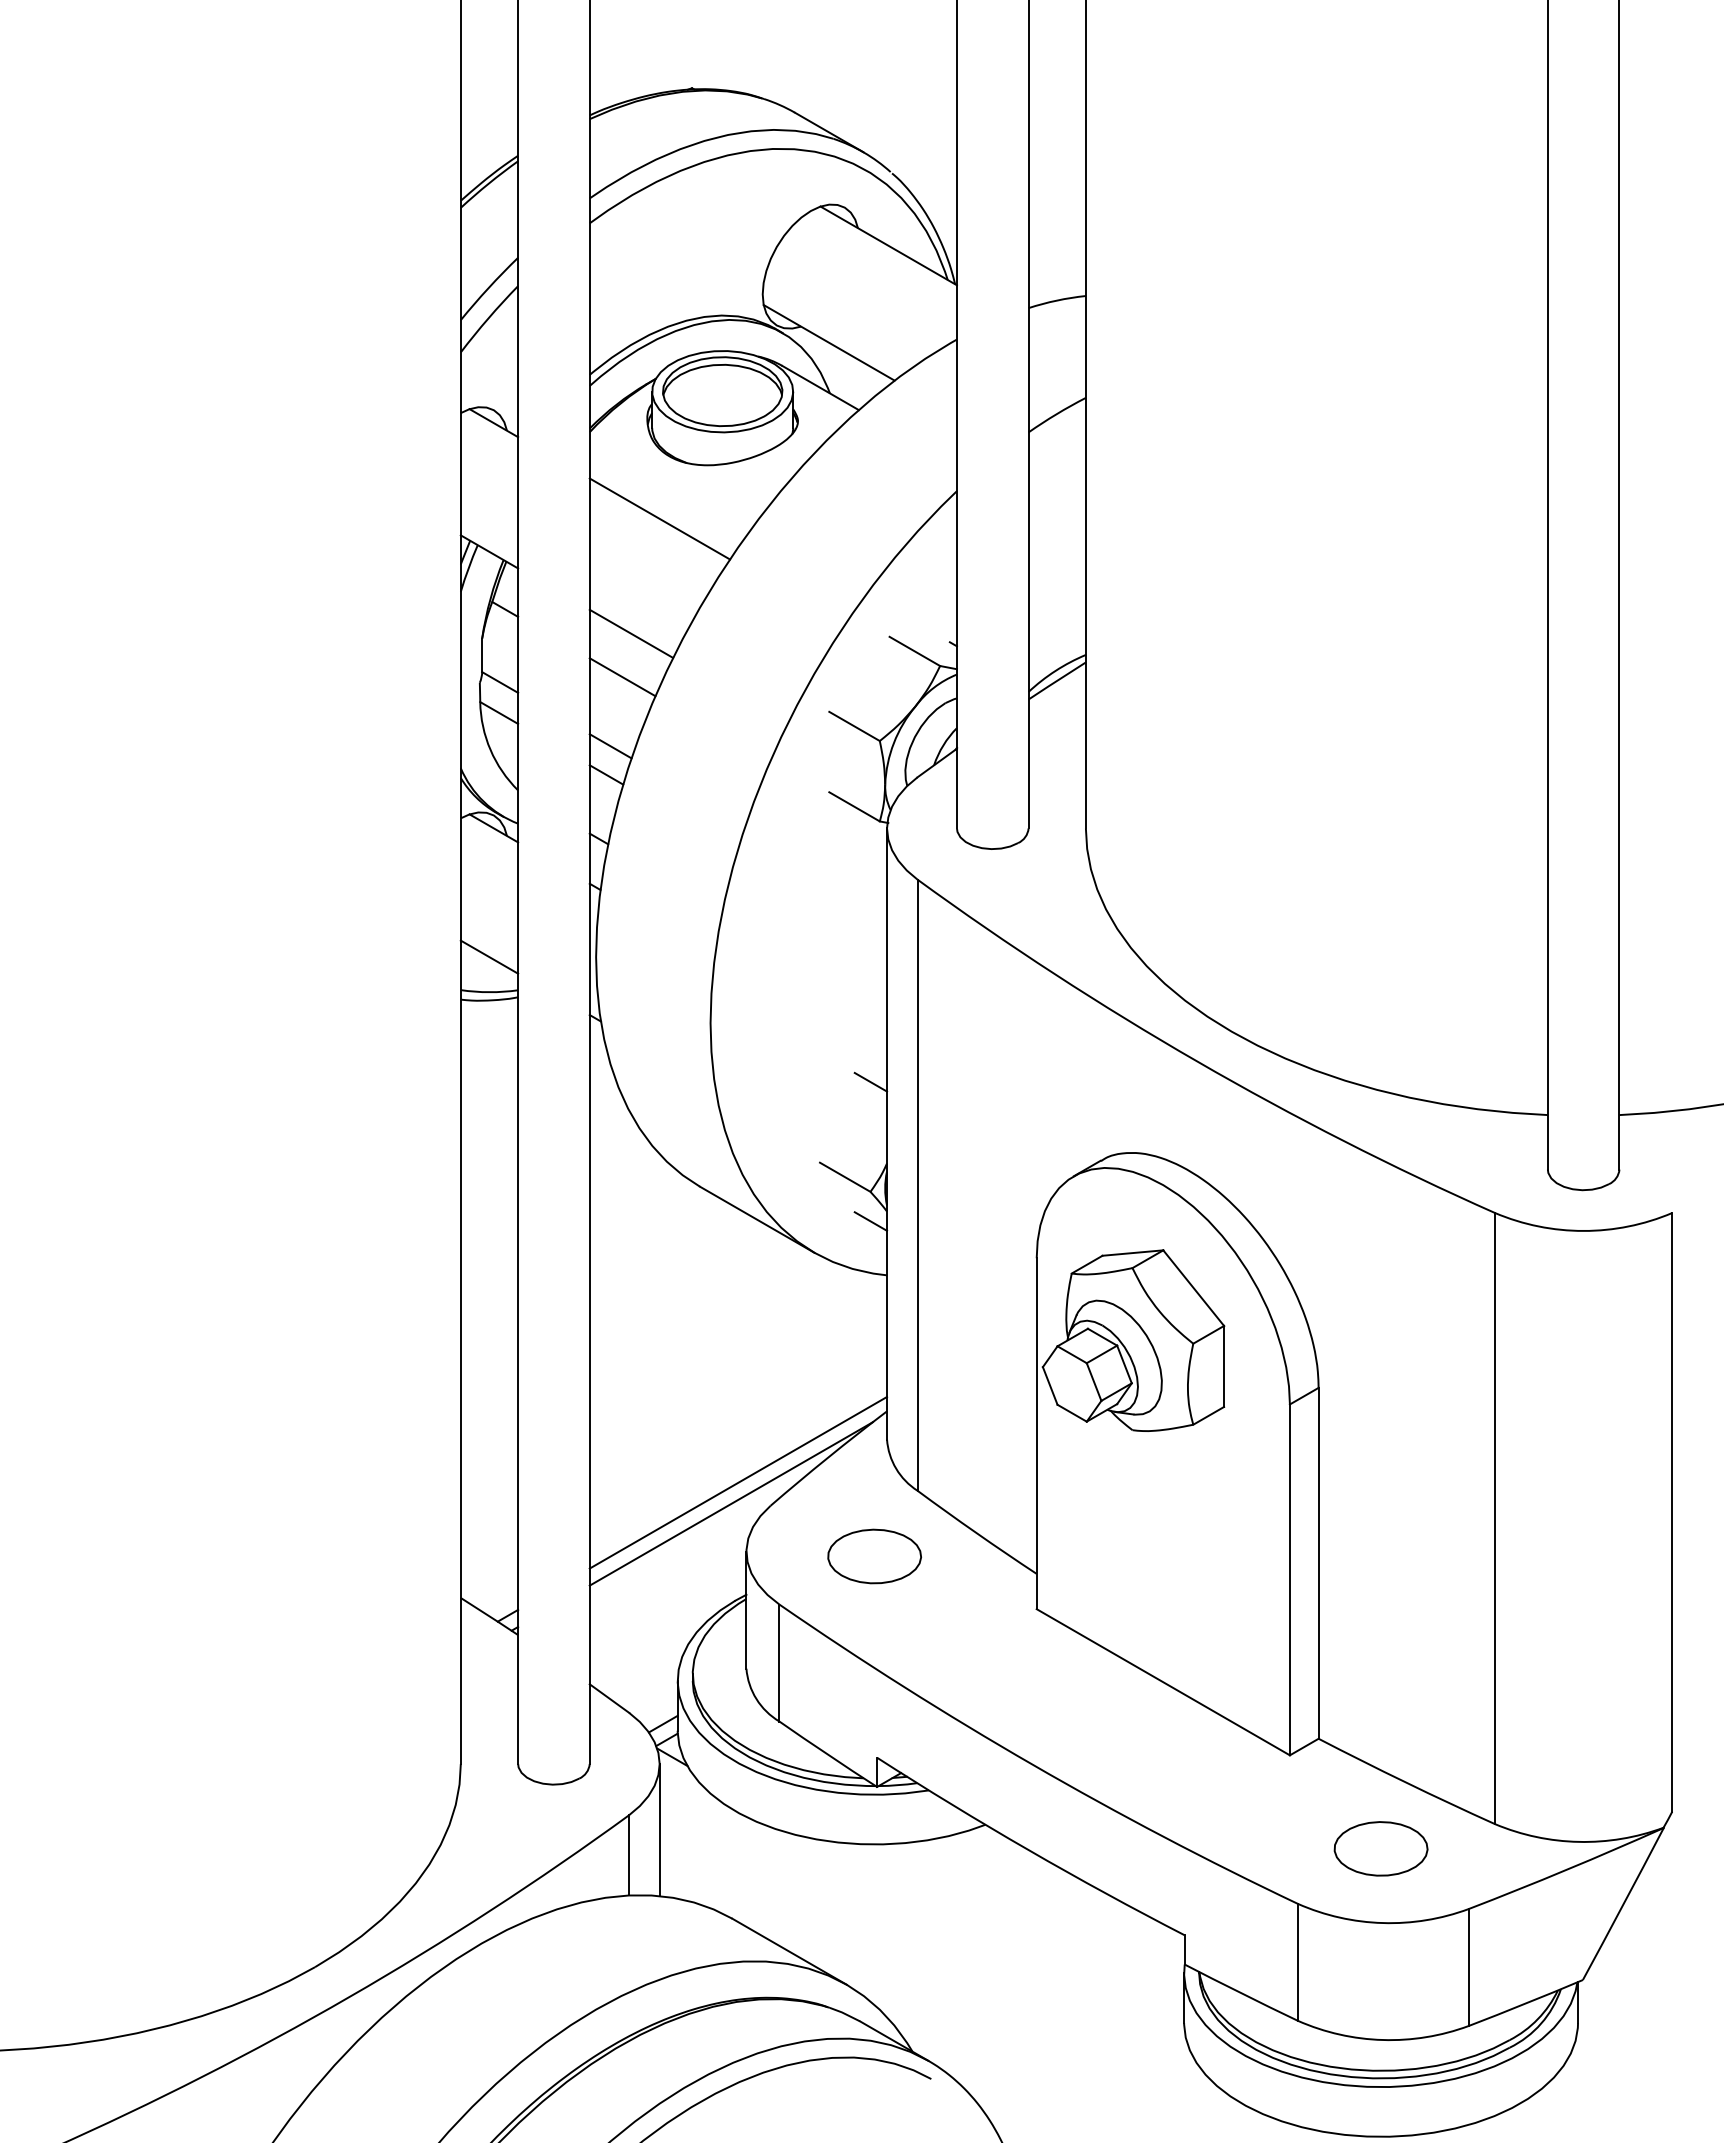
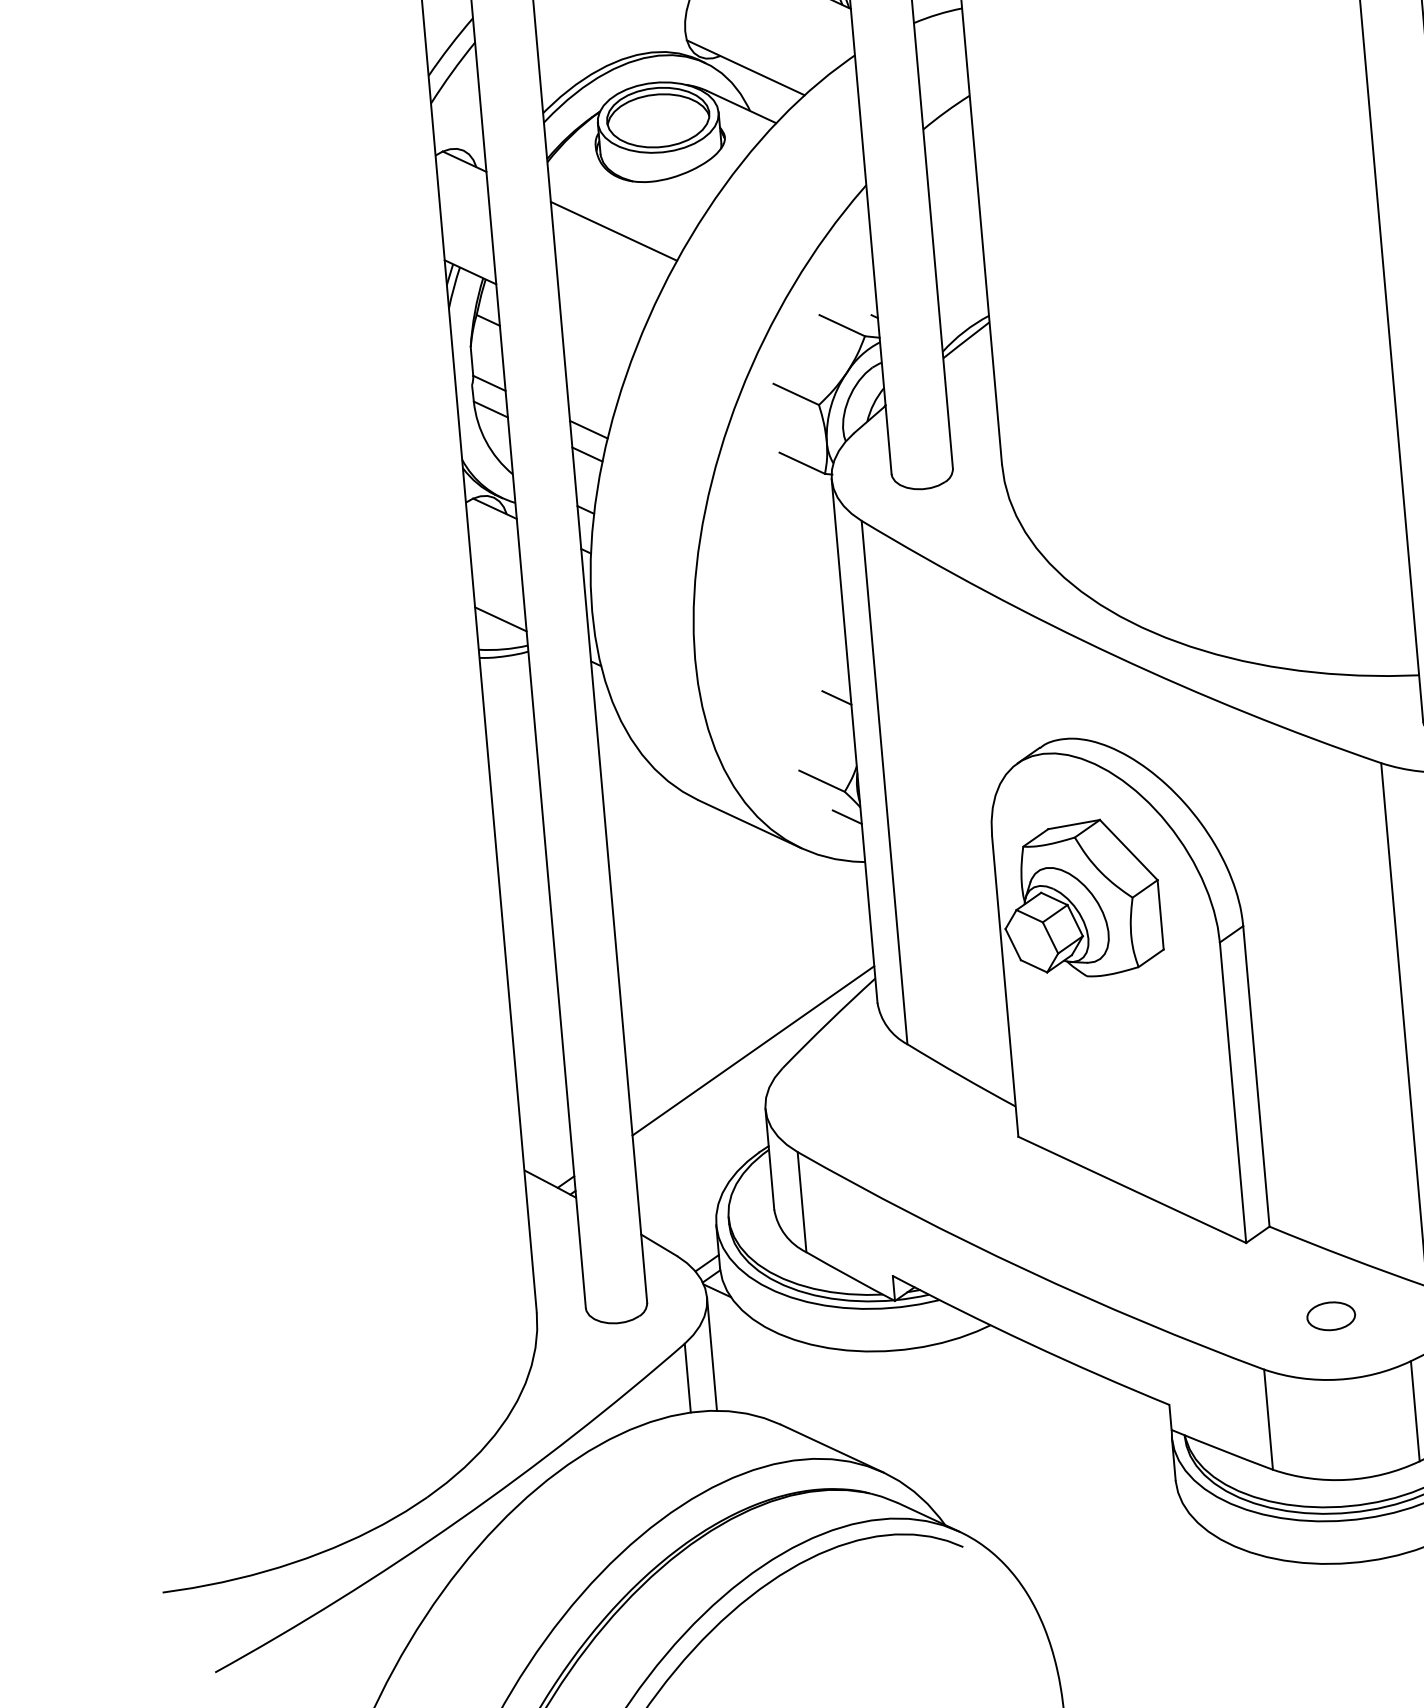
line: (631, 633) -> (598, 331), removed
line: (622, 677) -> (593, 369), removed
line: (730, 1503) -> (748, 1069), removed
part: (874, 1556) -> (875, 1103), removed
part: (1380, 1848) -> (1330, 1315), size x0.6

